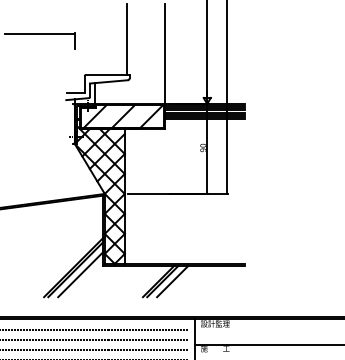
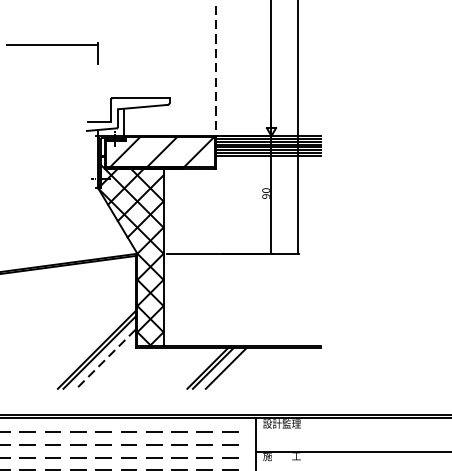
line: (126, 39) -> (165, 51), removed
line: (164, 56) -> (215, 73), solid -> dashed
line: (80, 274) -> (105, 359), solid -> dashed

